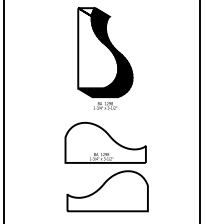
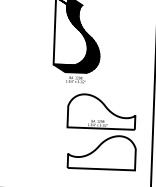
part: (106, 166) -> (101, 131), moved

